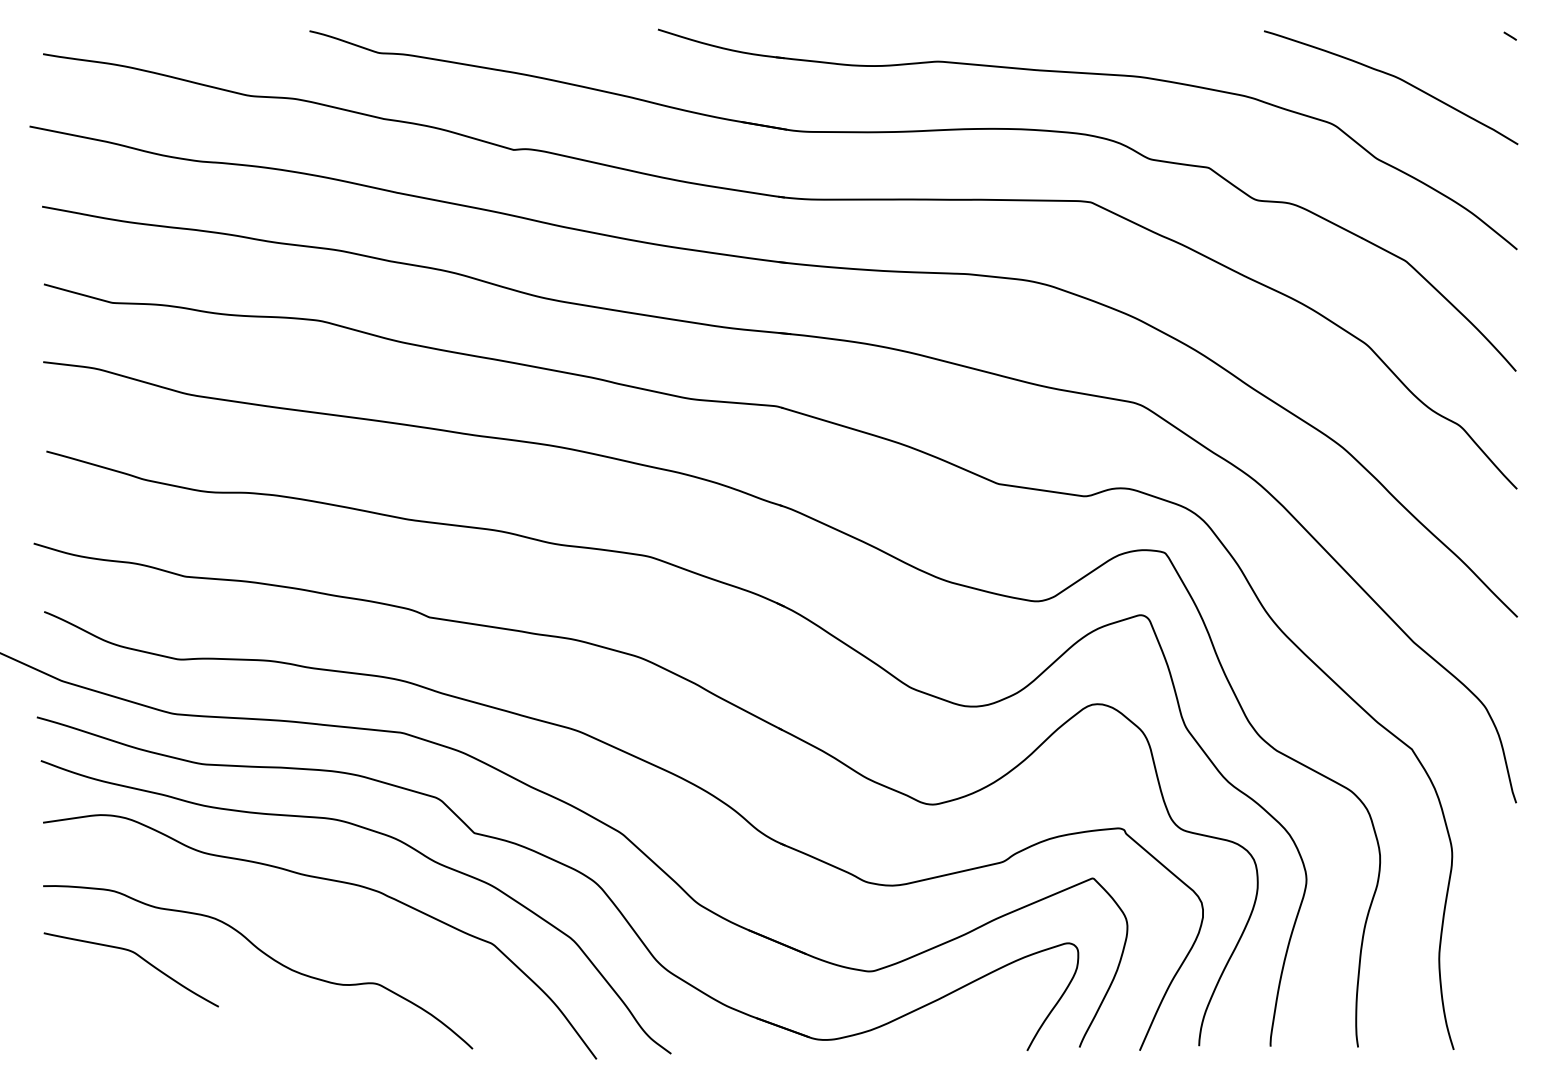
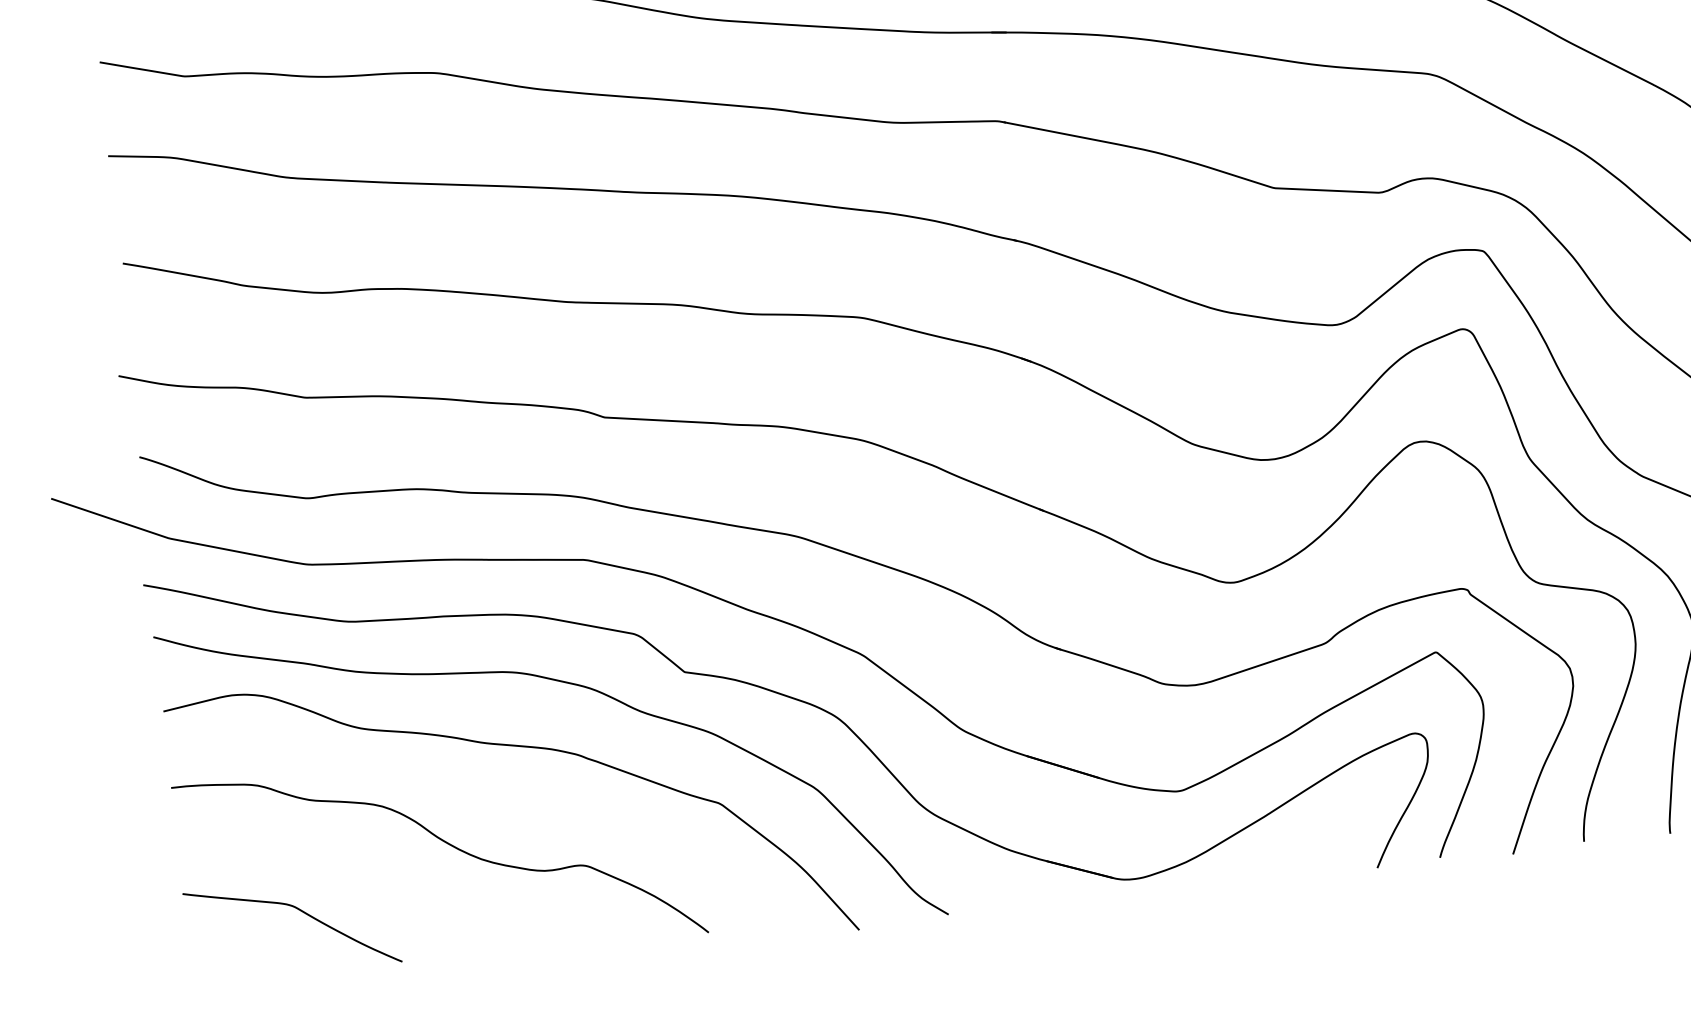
curve: (140, 958) -> (302, 912), moved

